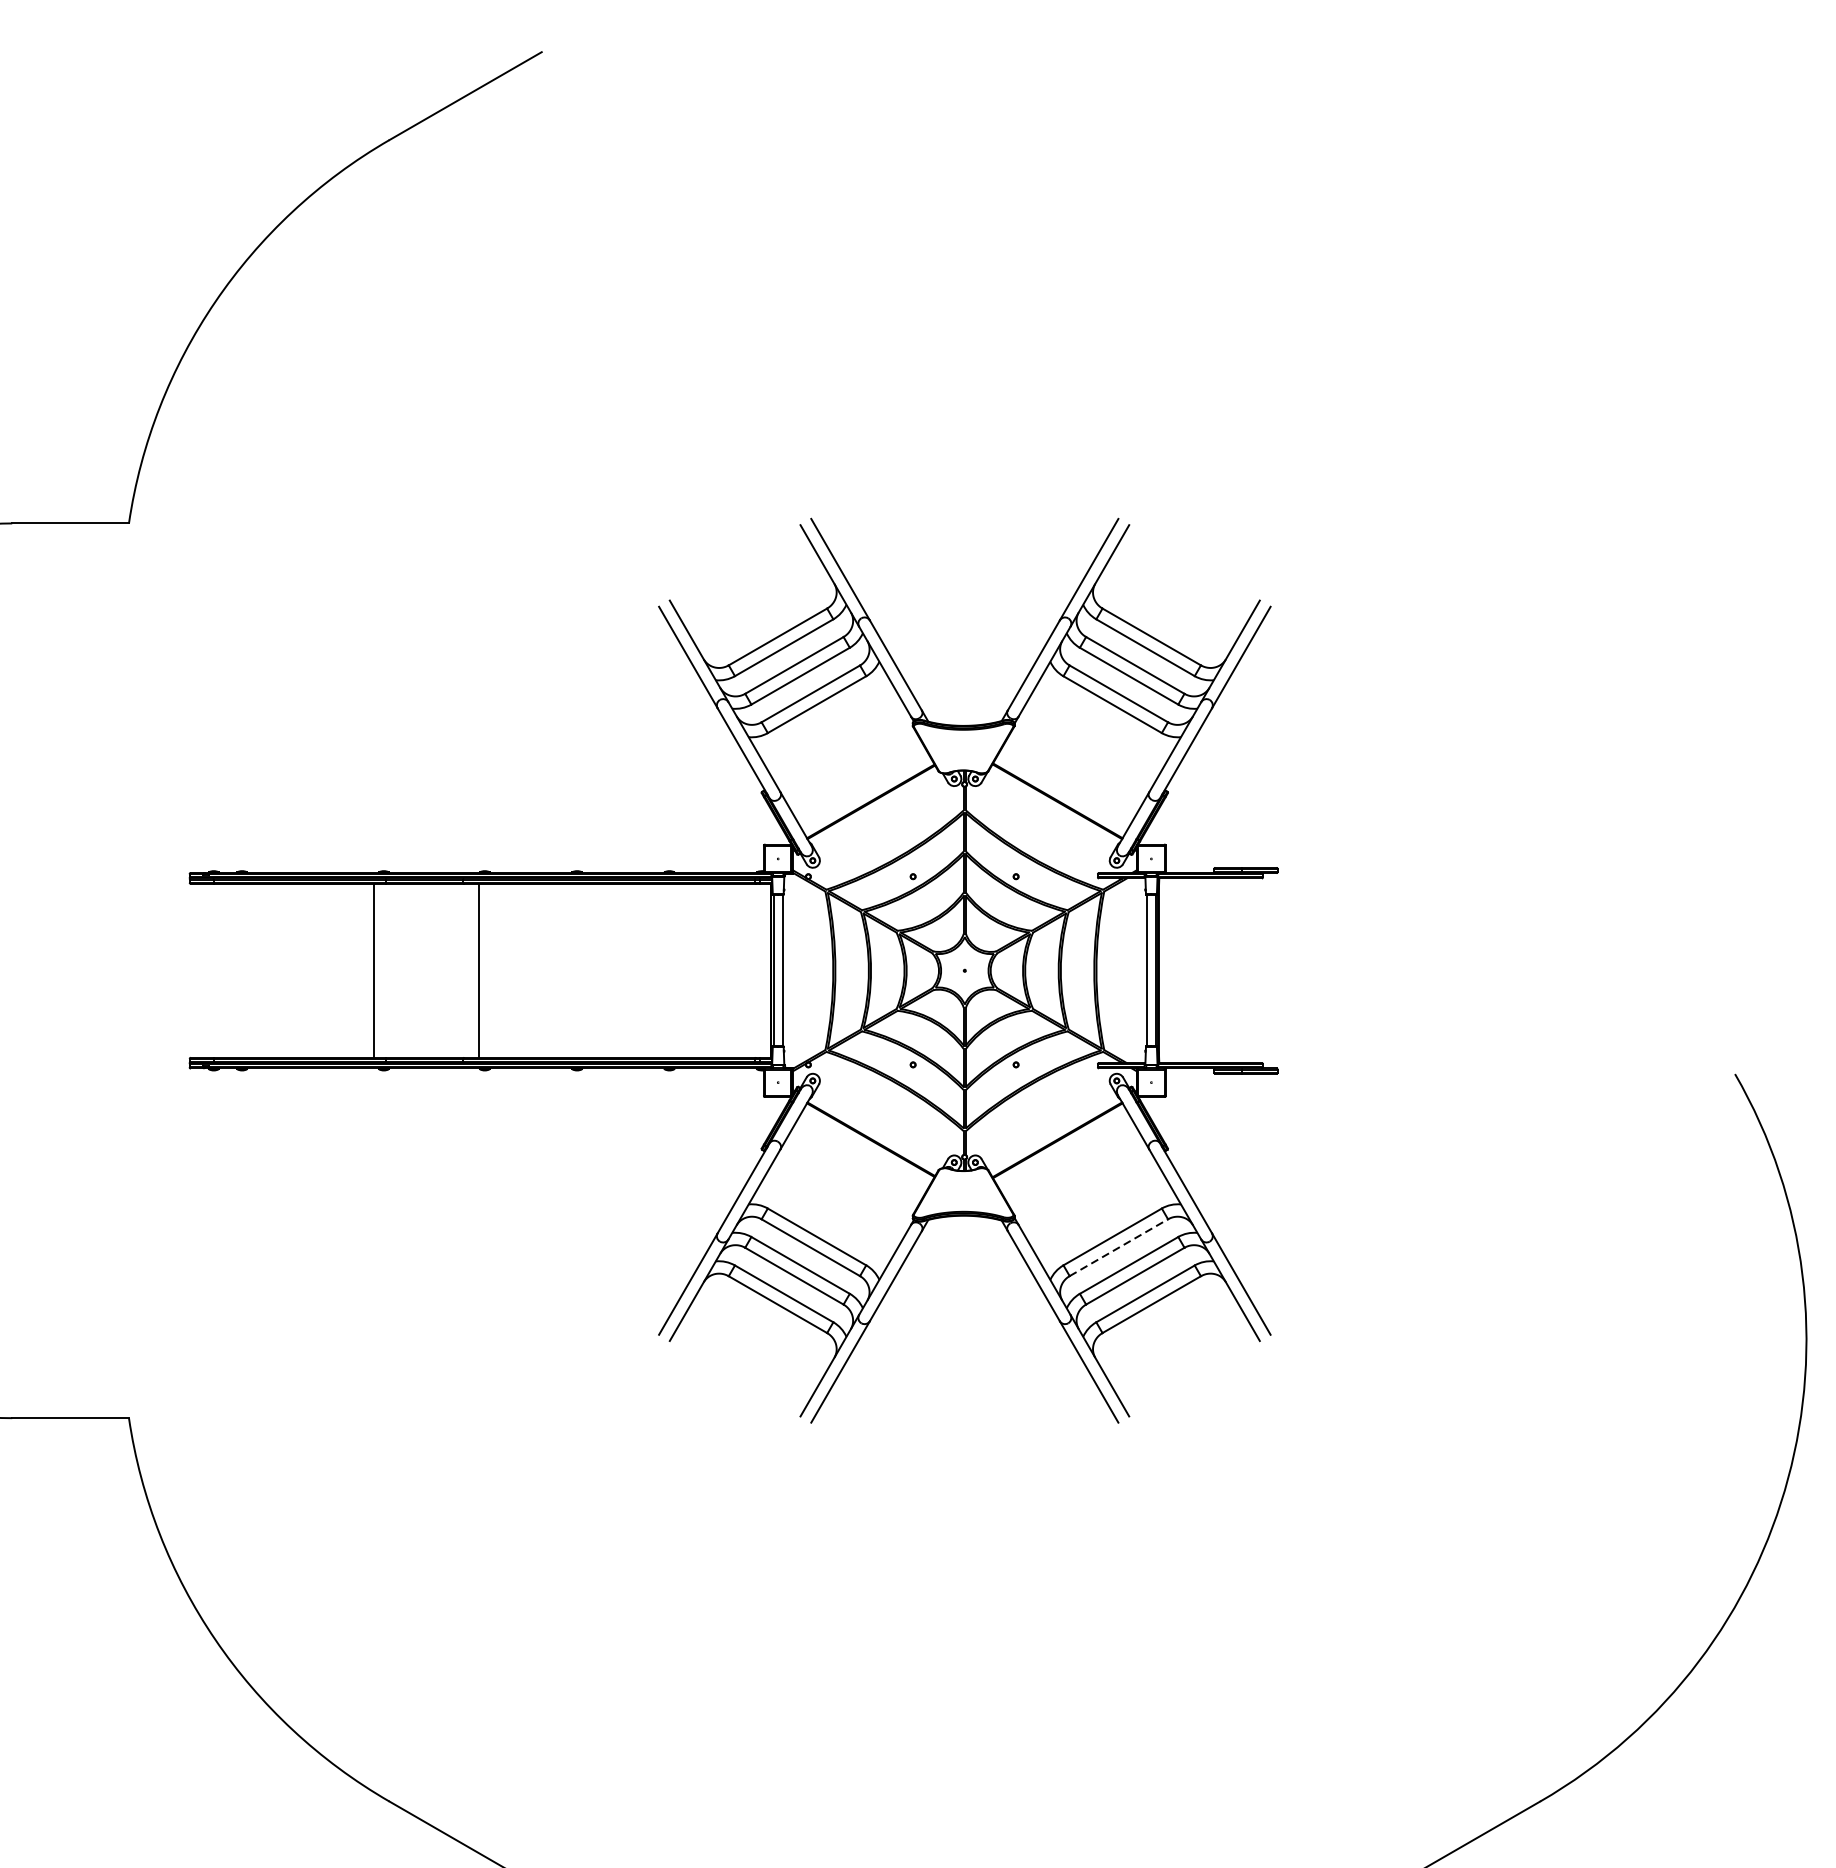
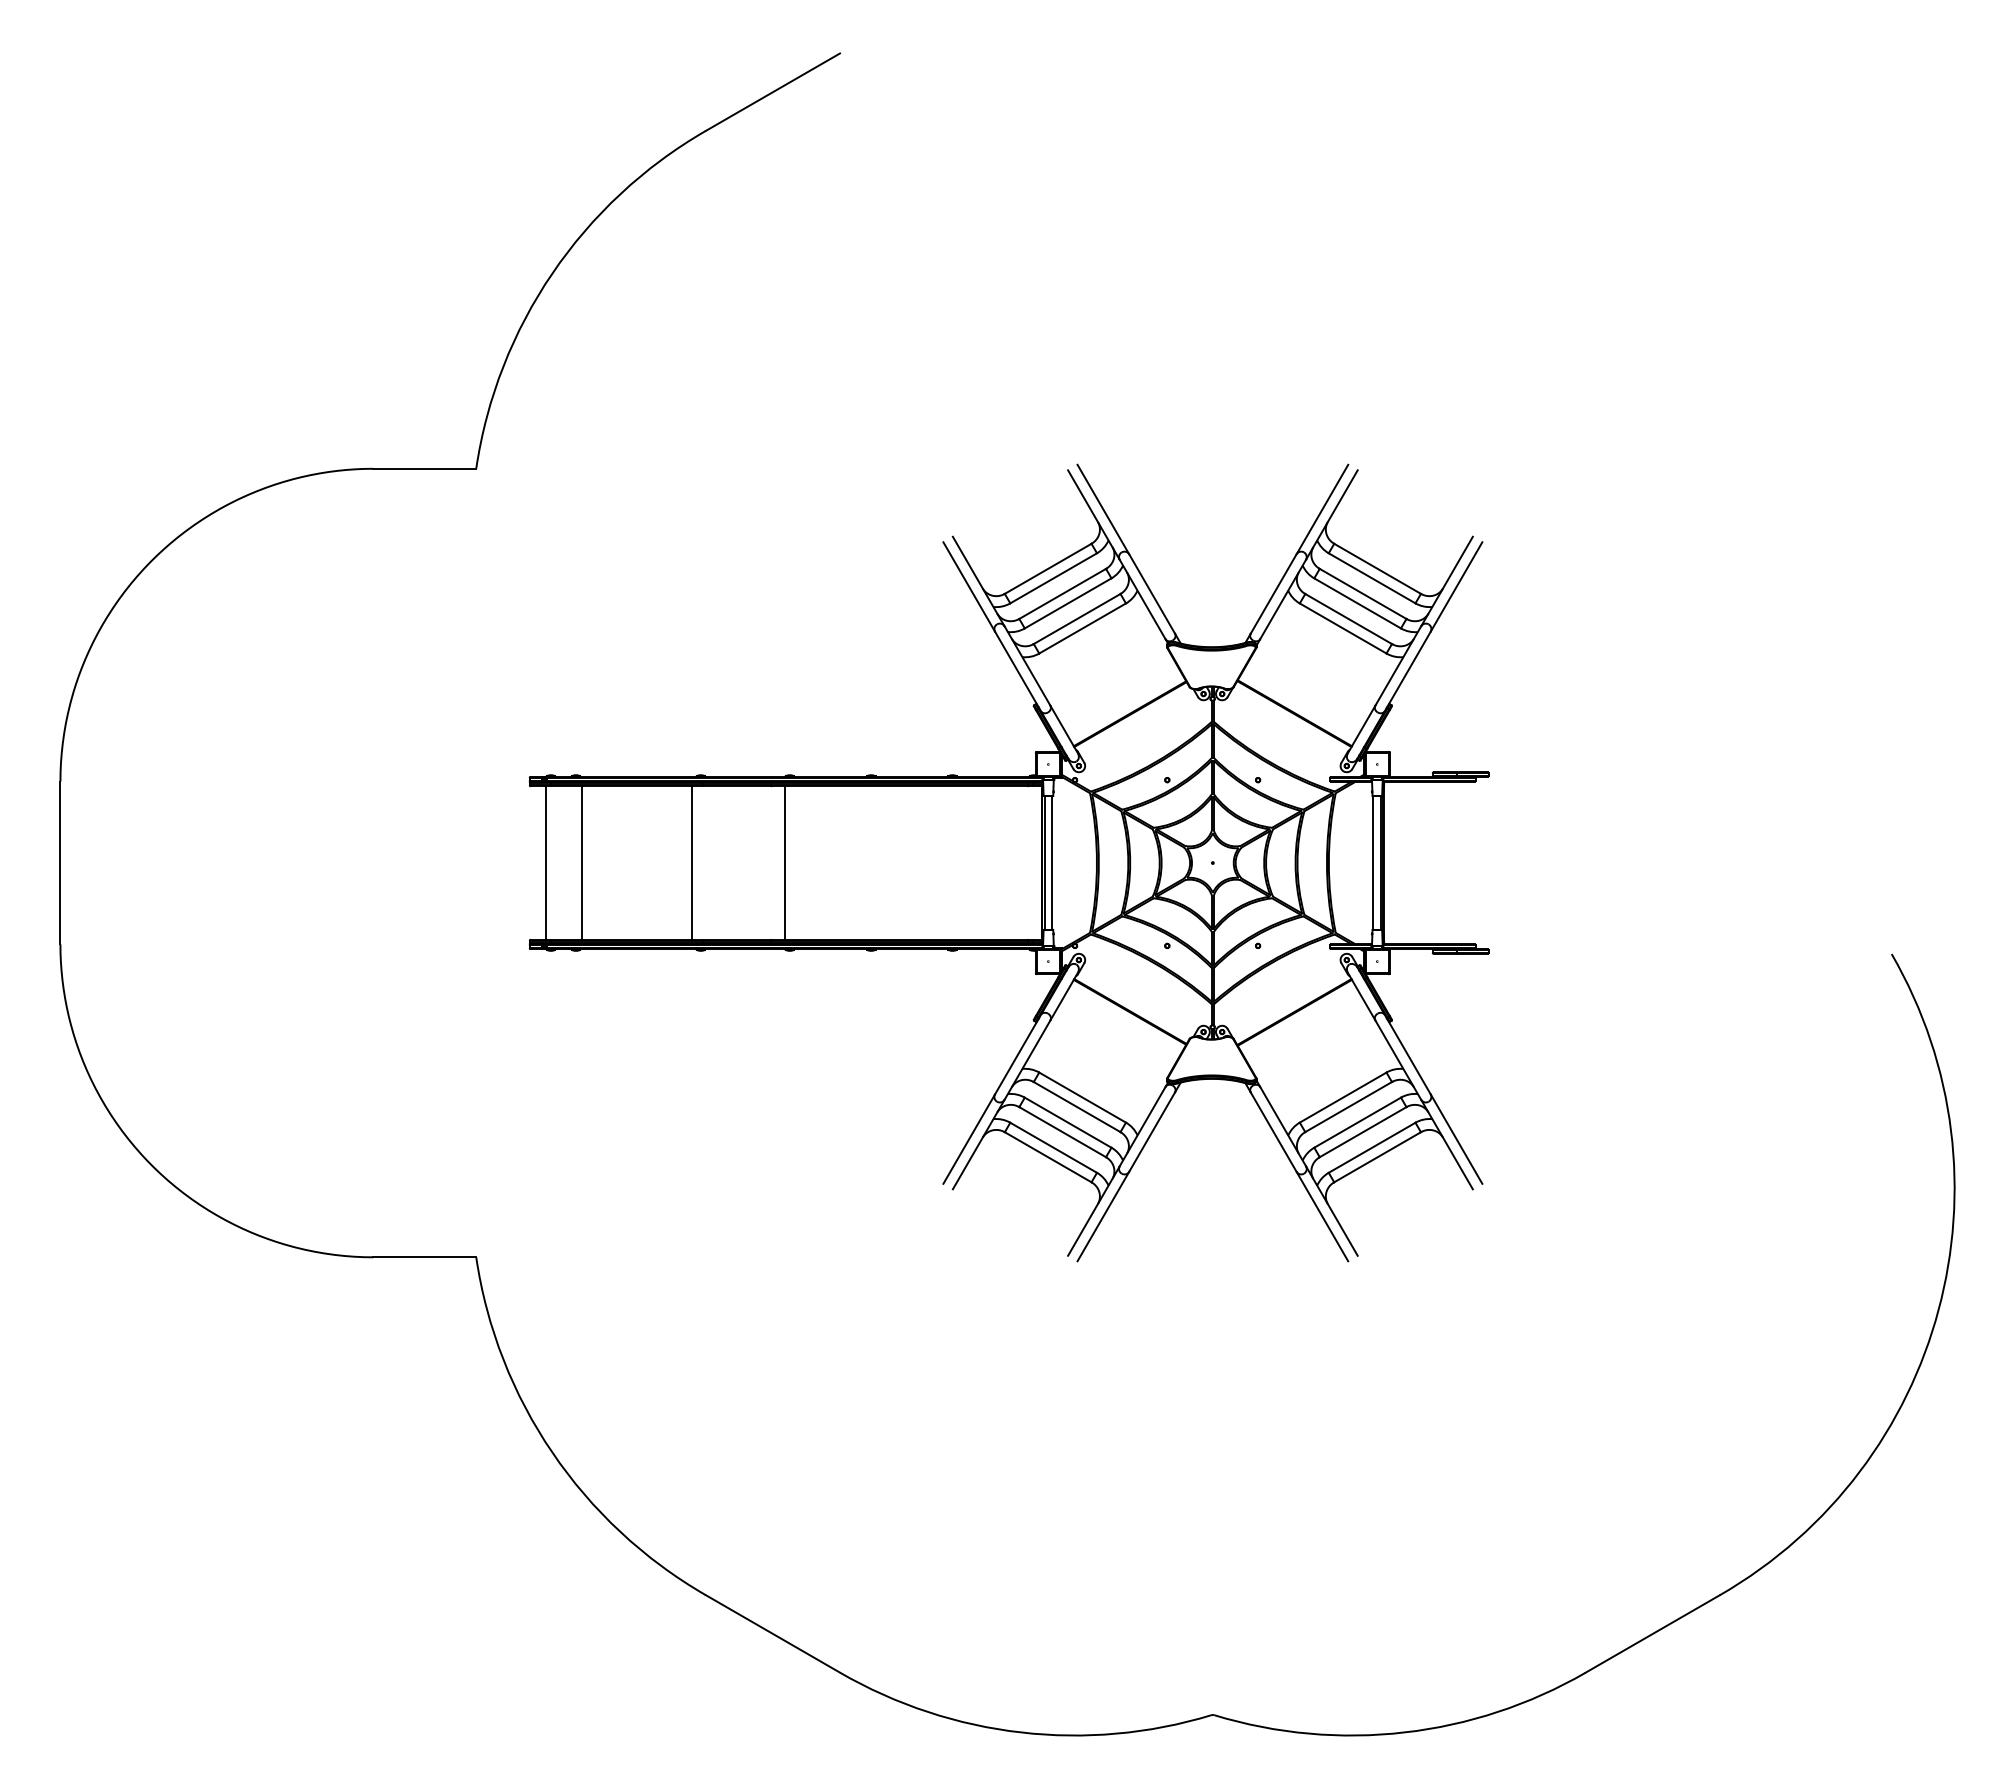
line: (208, 970) -> (546, 862), added
line: (249, 970) -> (582, 862), added
line: (1119, 1247) -> (1349, 1106), dashed -> solid

